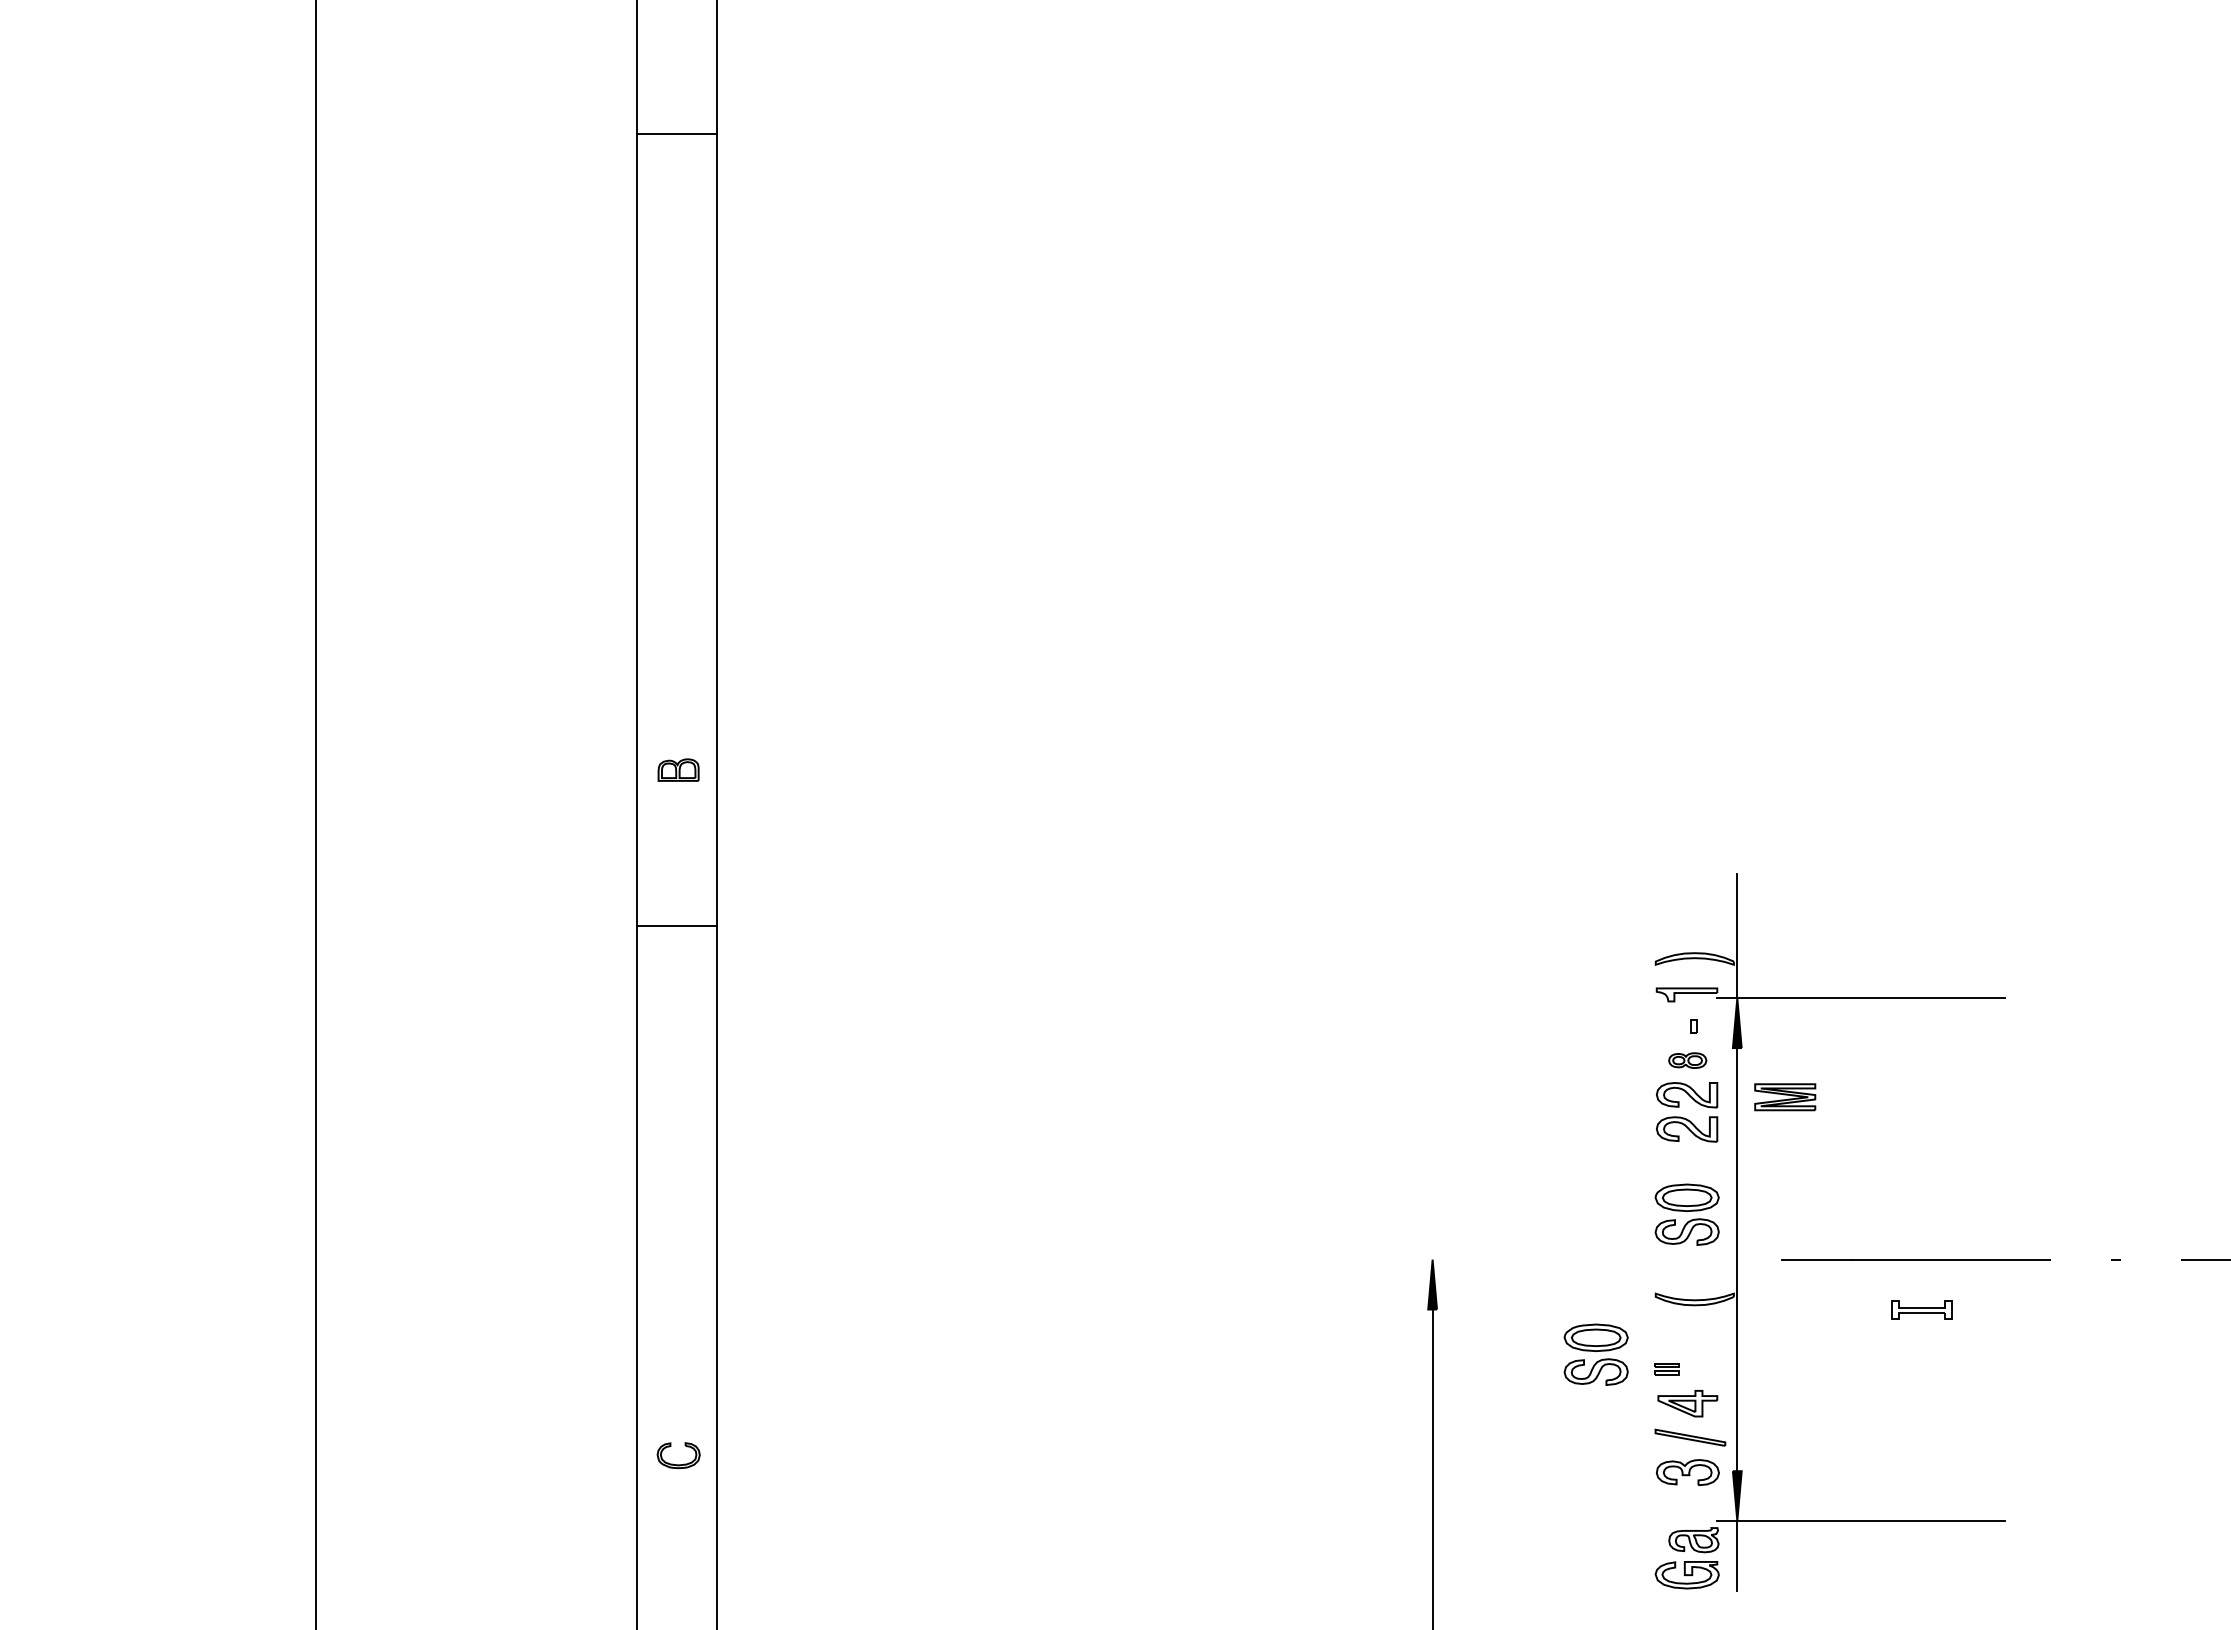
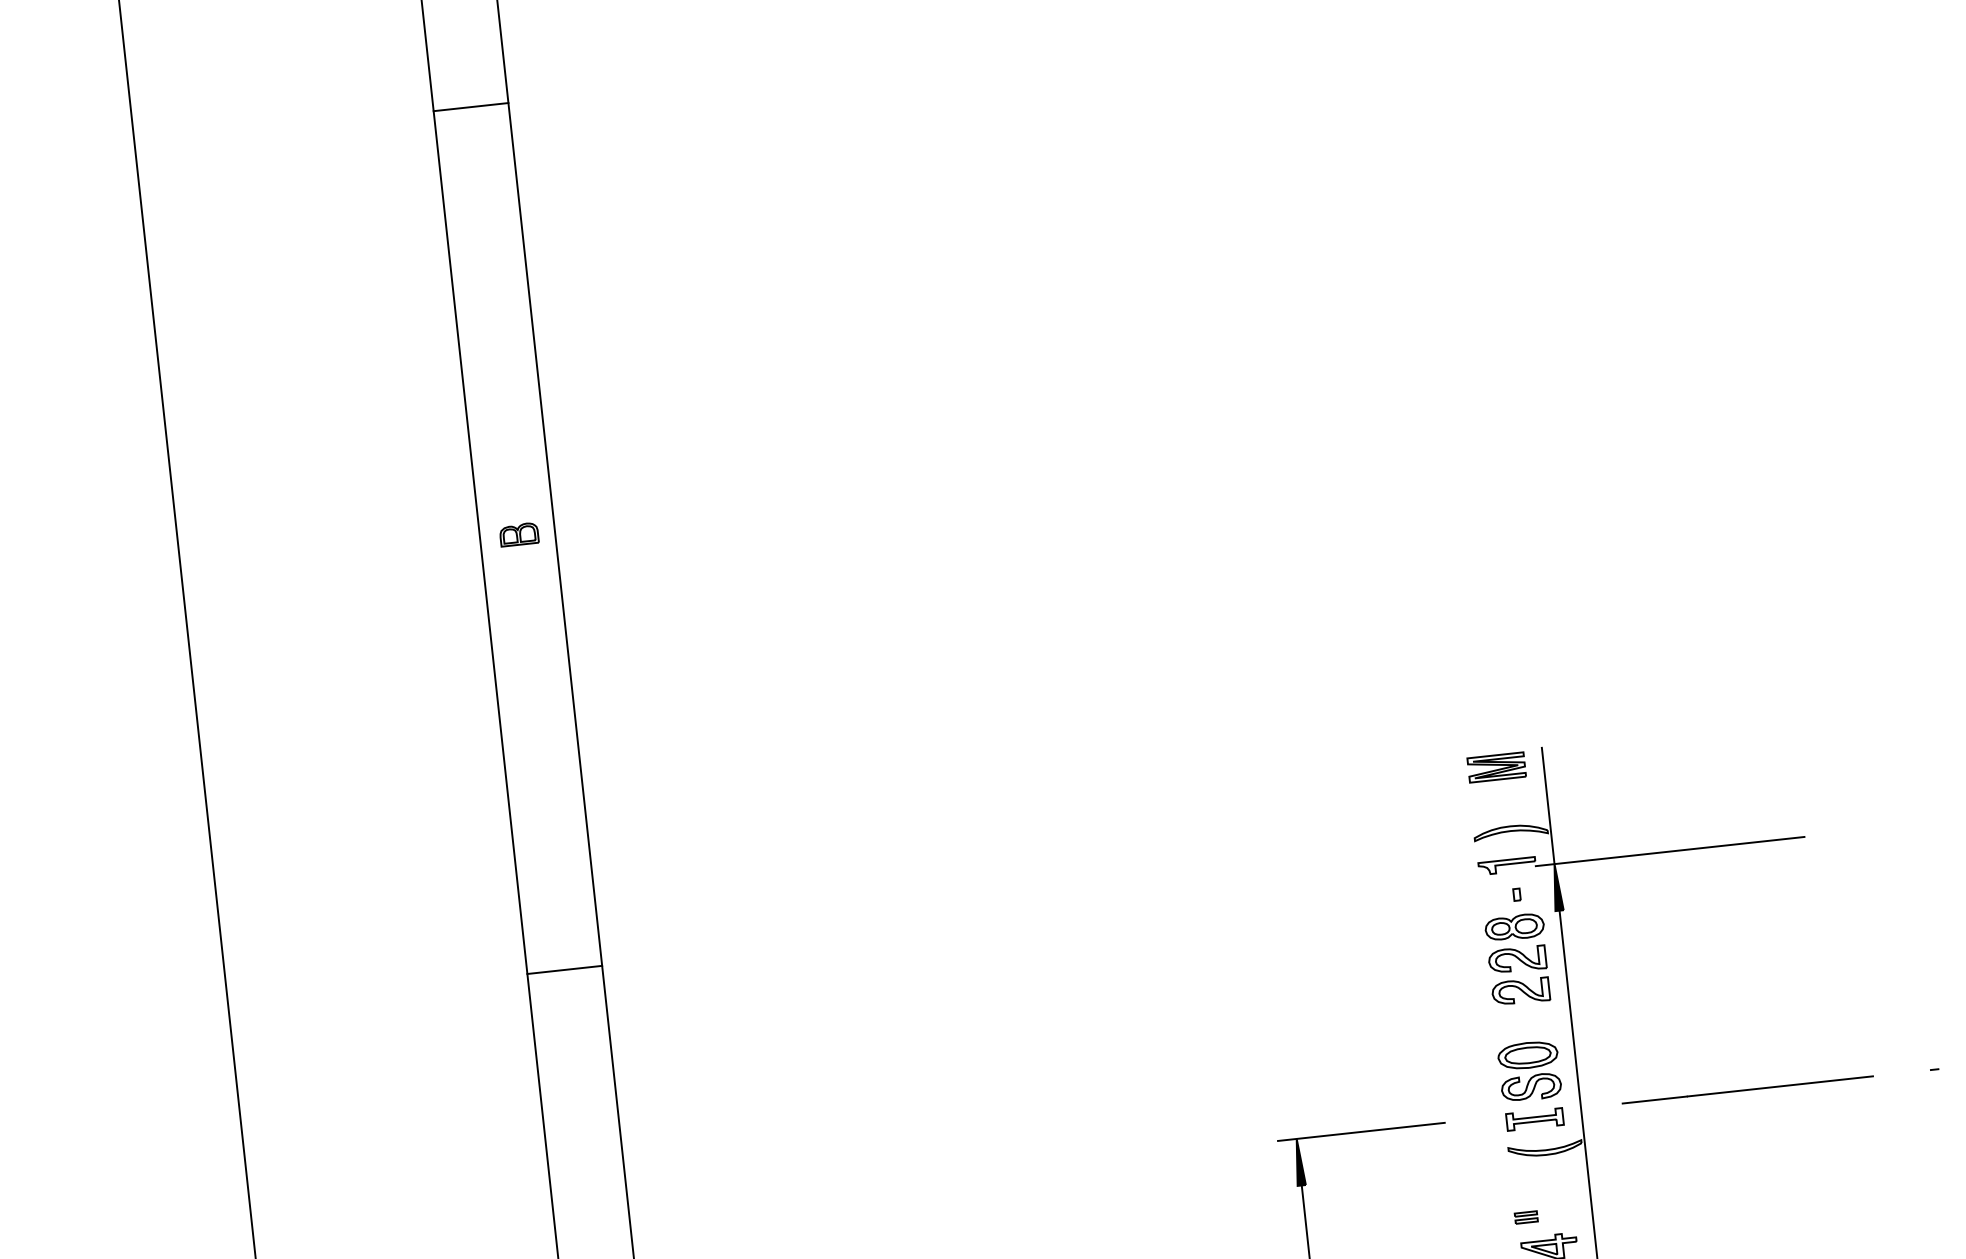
line: (676, 133) -> (470, 106), moved
part: (678, 769) -> (519, 534), moved
line: (676, 926) -> (564, 970), moved
part: (1687, 1060) -> (1514, 927), size x1.67
part: (1785, 1097) -> (1497, 767), moved
line: (1501, 1259) -> (1360, 1131), added
part: (1921, 1309) -> (1534, 1118), moved
part: (1595, 1354) -> (1458, 1210), removed

